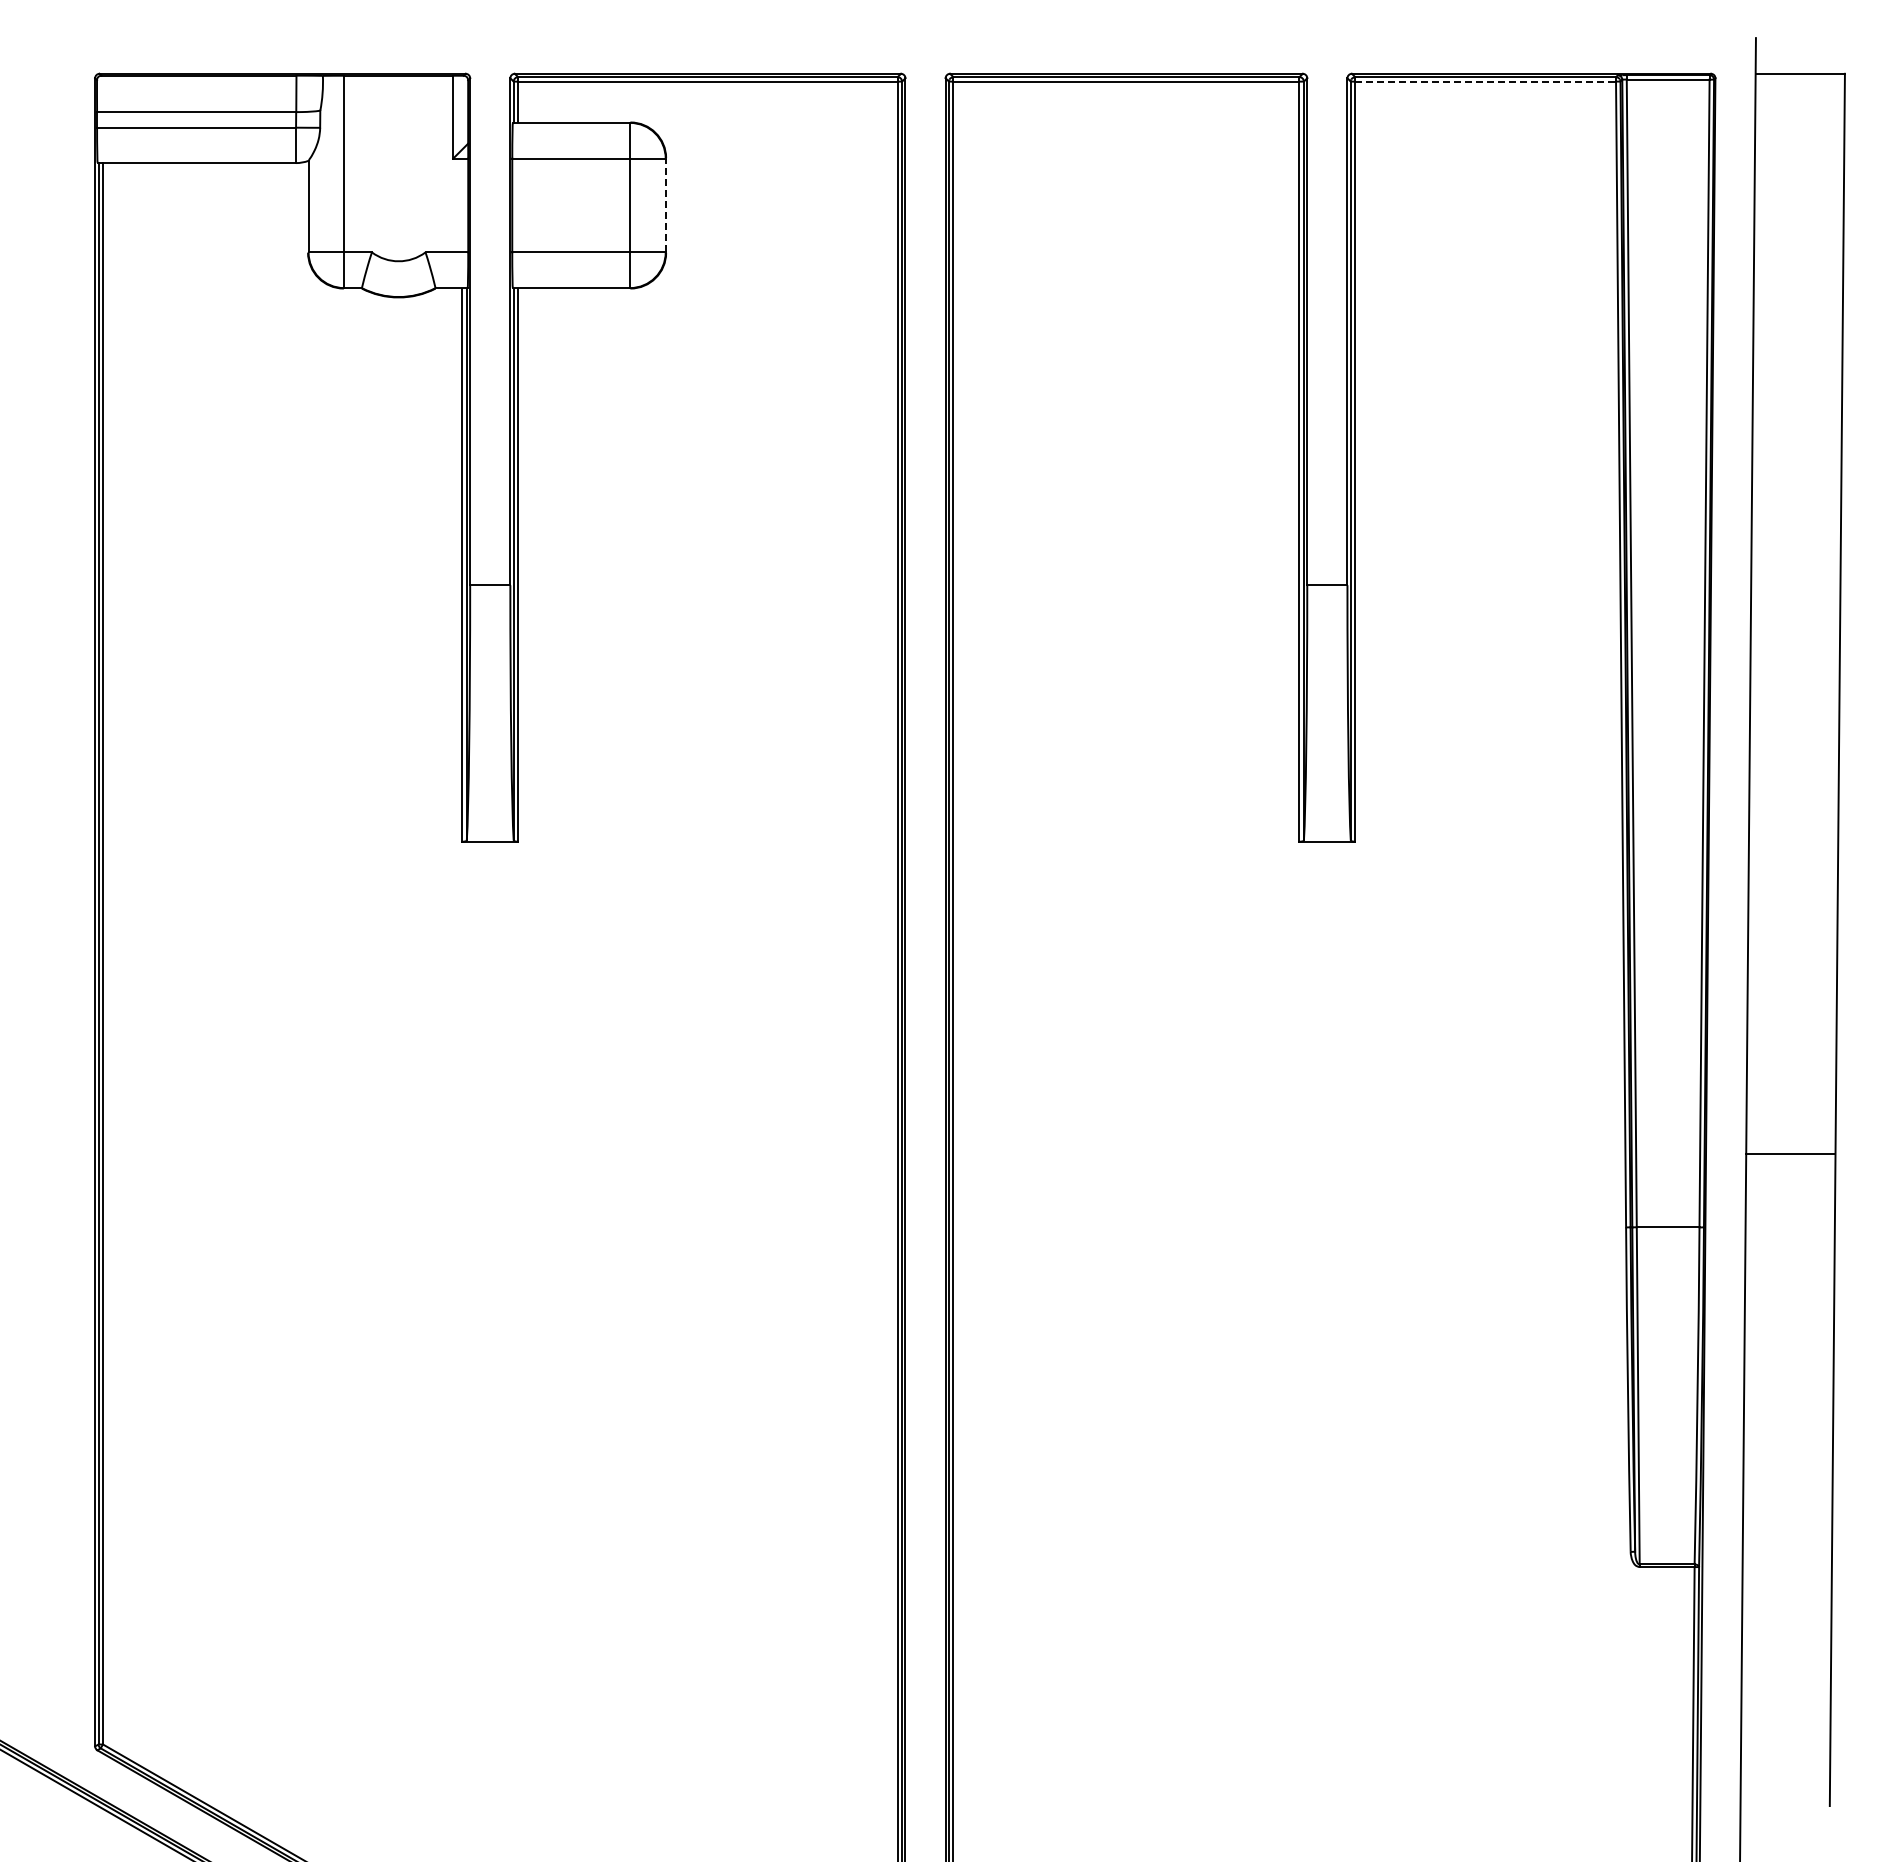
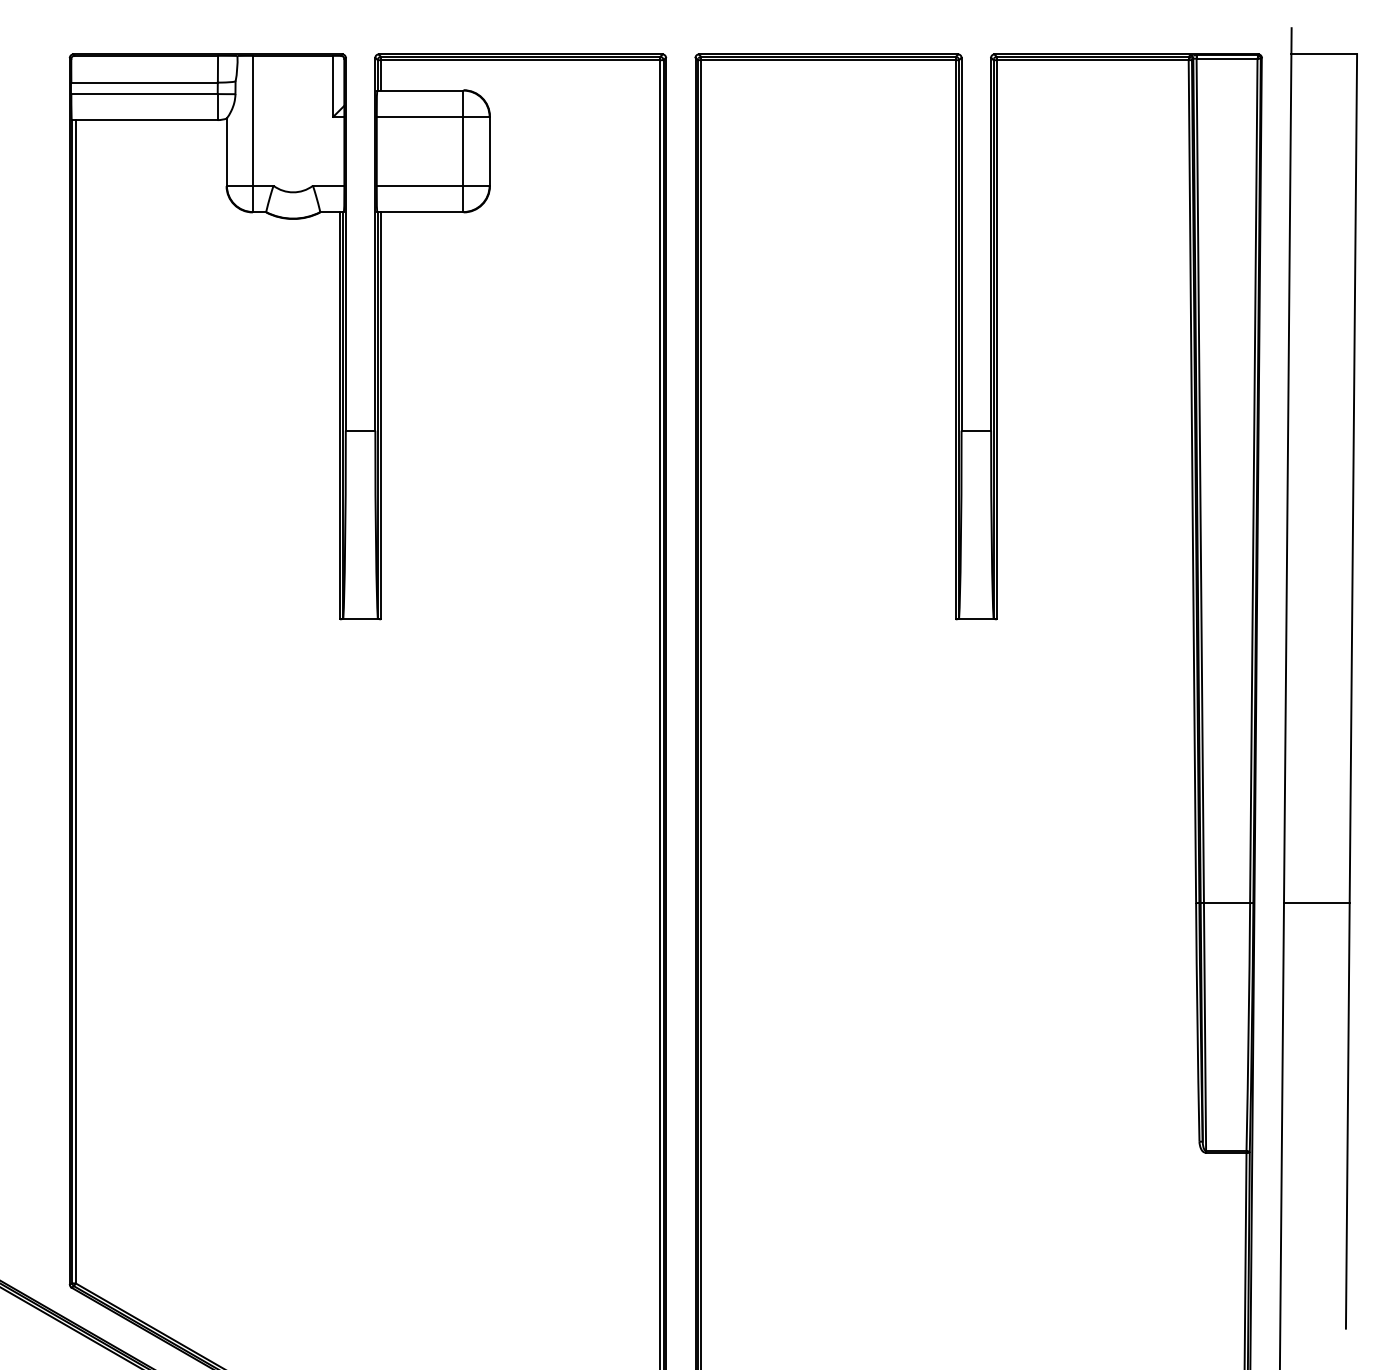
line: (1486, 81) -> (1093, 60), dashed -> solid
line: (665, 205) -> (489, 151), dashed -> solid
line: (1789, 1154) -> (1316, 903), moved

